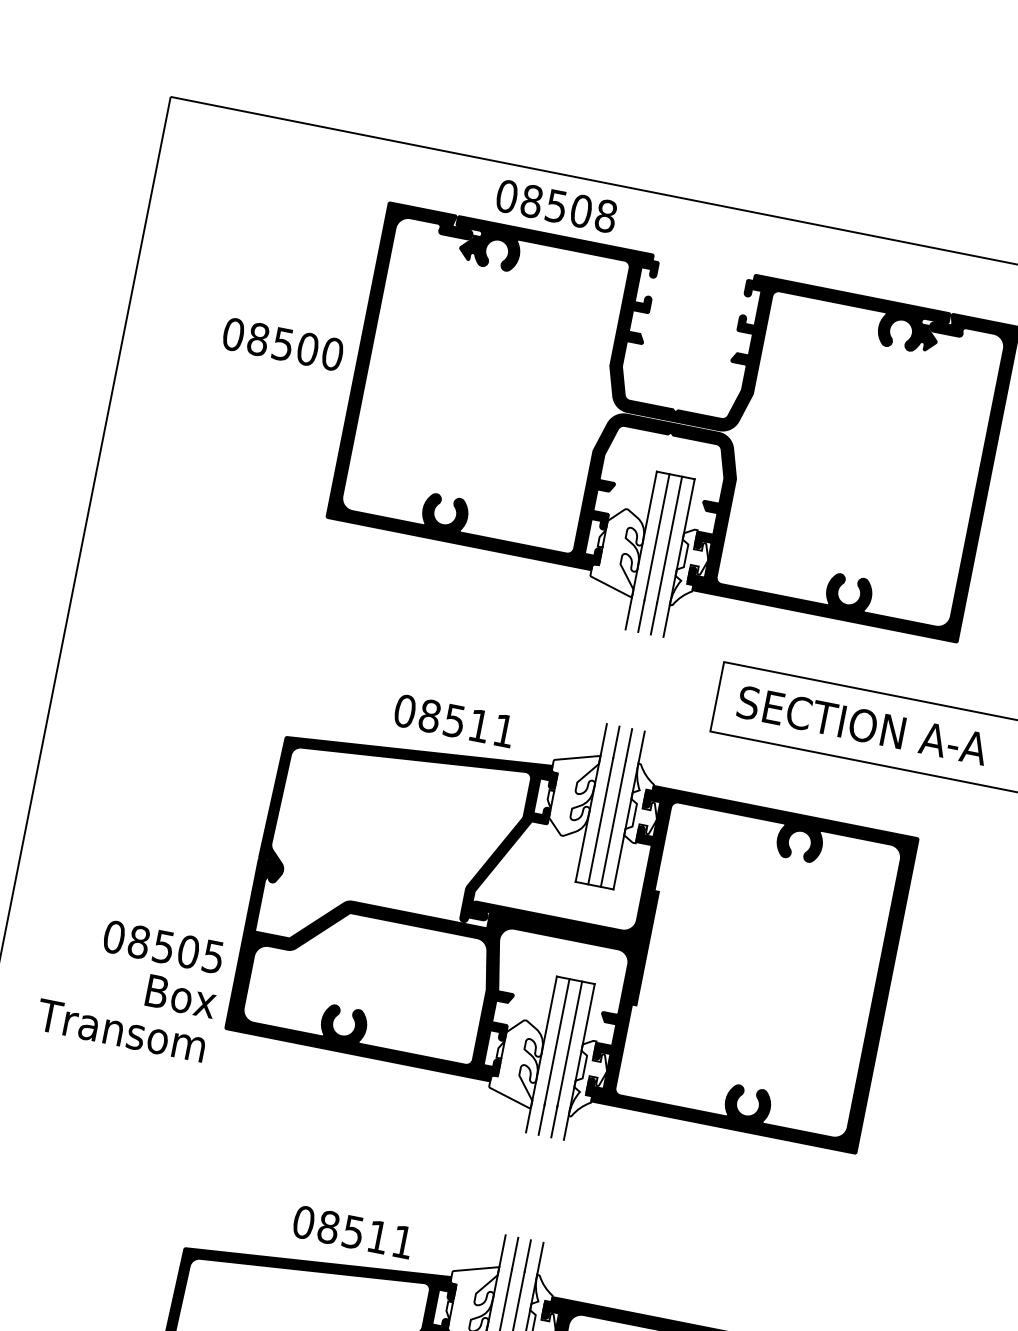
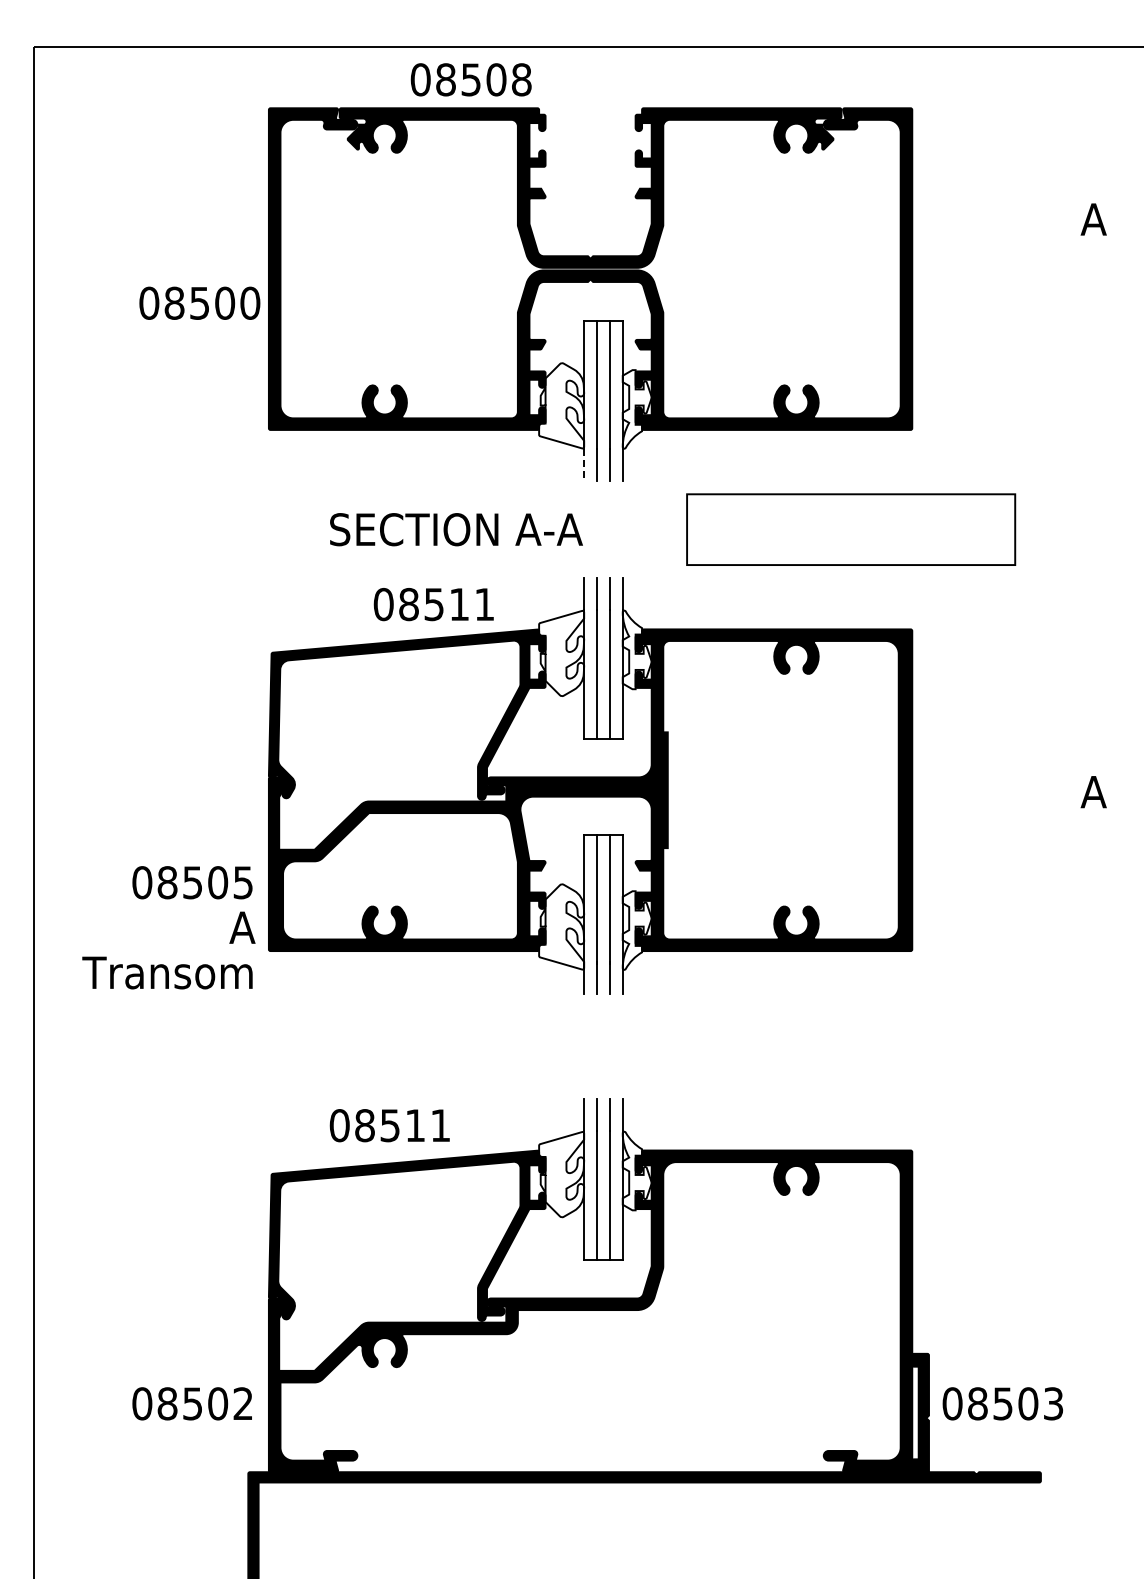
text: (555, 205) -> (470, 79), moved
text: (282, 343) -> (199, 302), moved
line: (629, 613) -> (584, 465), solid -> dashed
text: (862, 725) -> (456, 529), moved
text: (182, 996) -> (220, 927), Box -> A
text: (352, 1232) -> (389, 1125), moved

